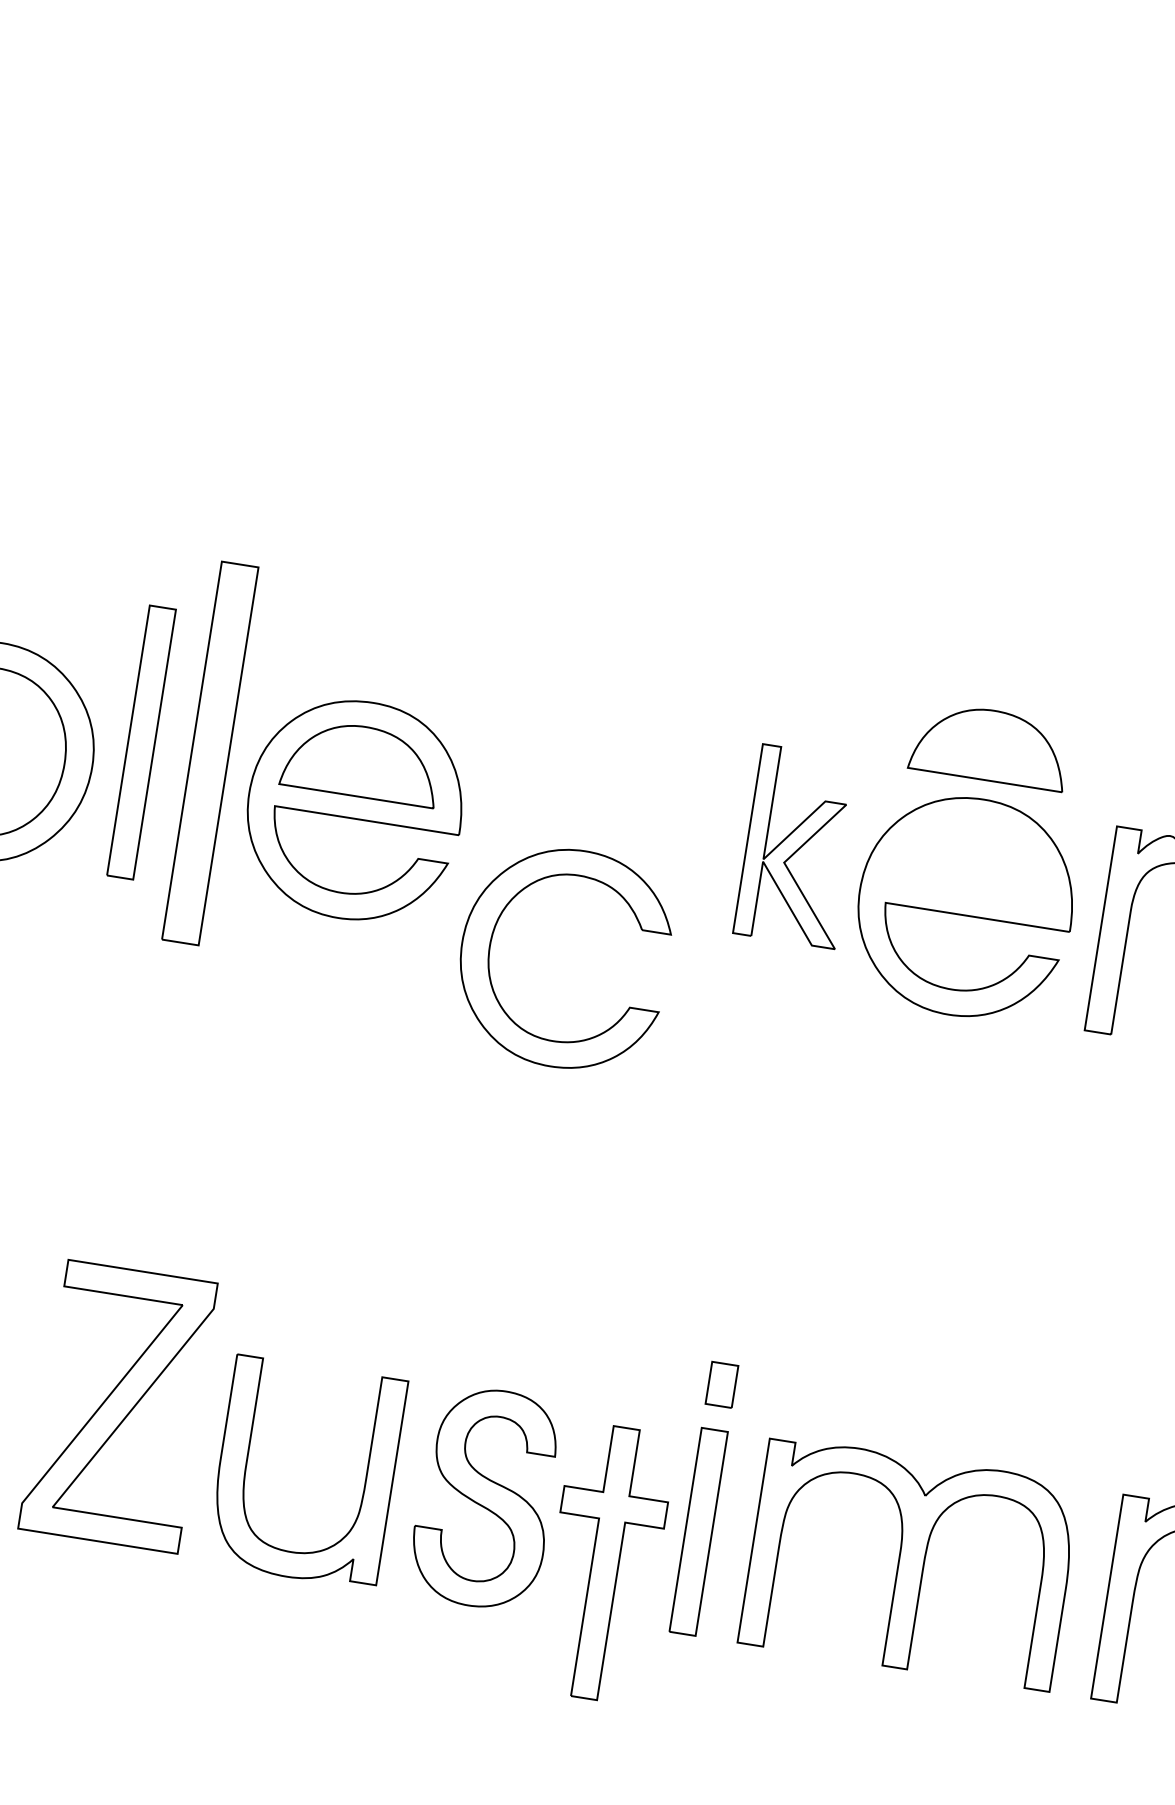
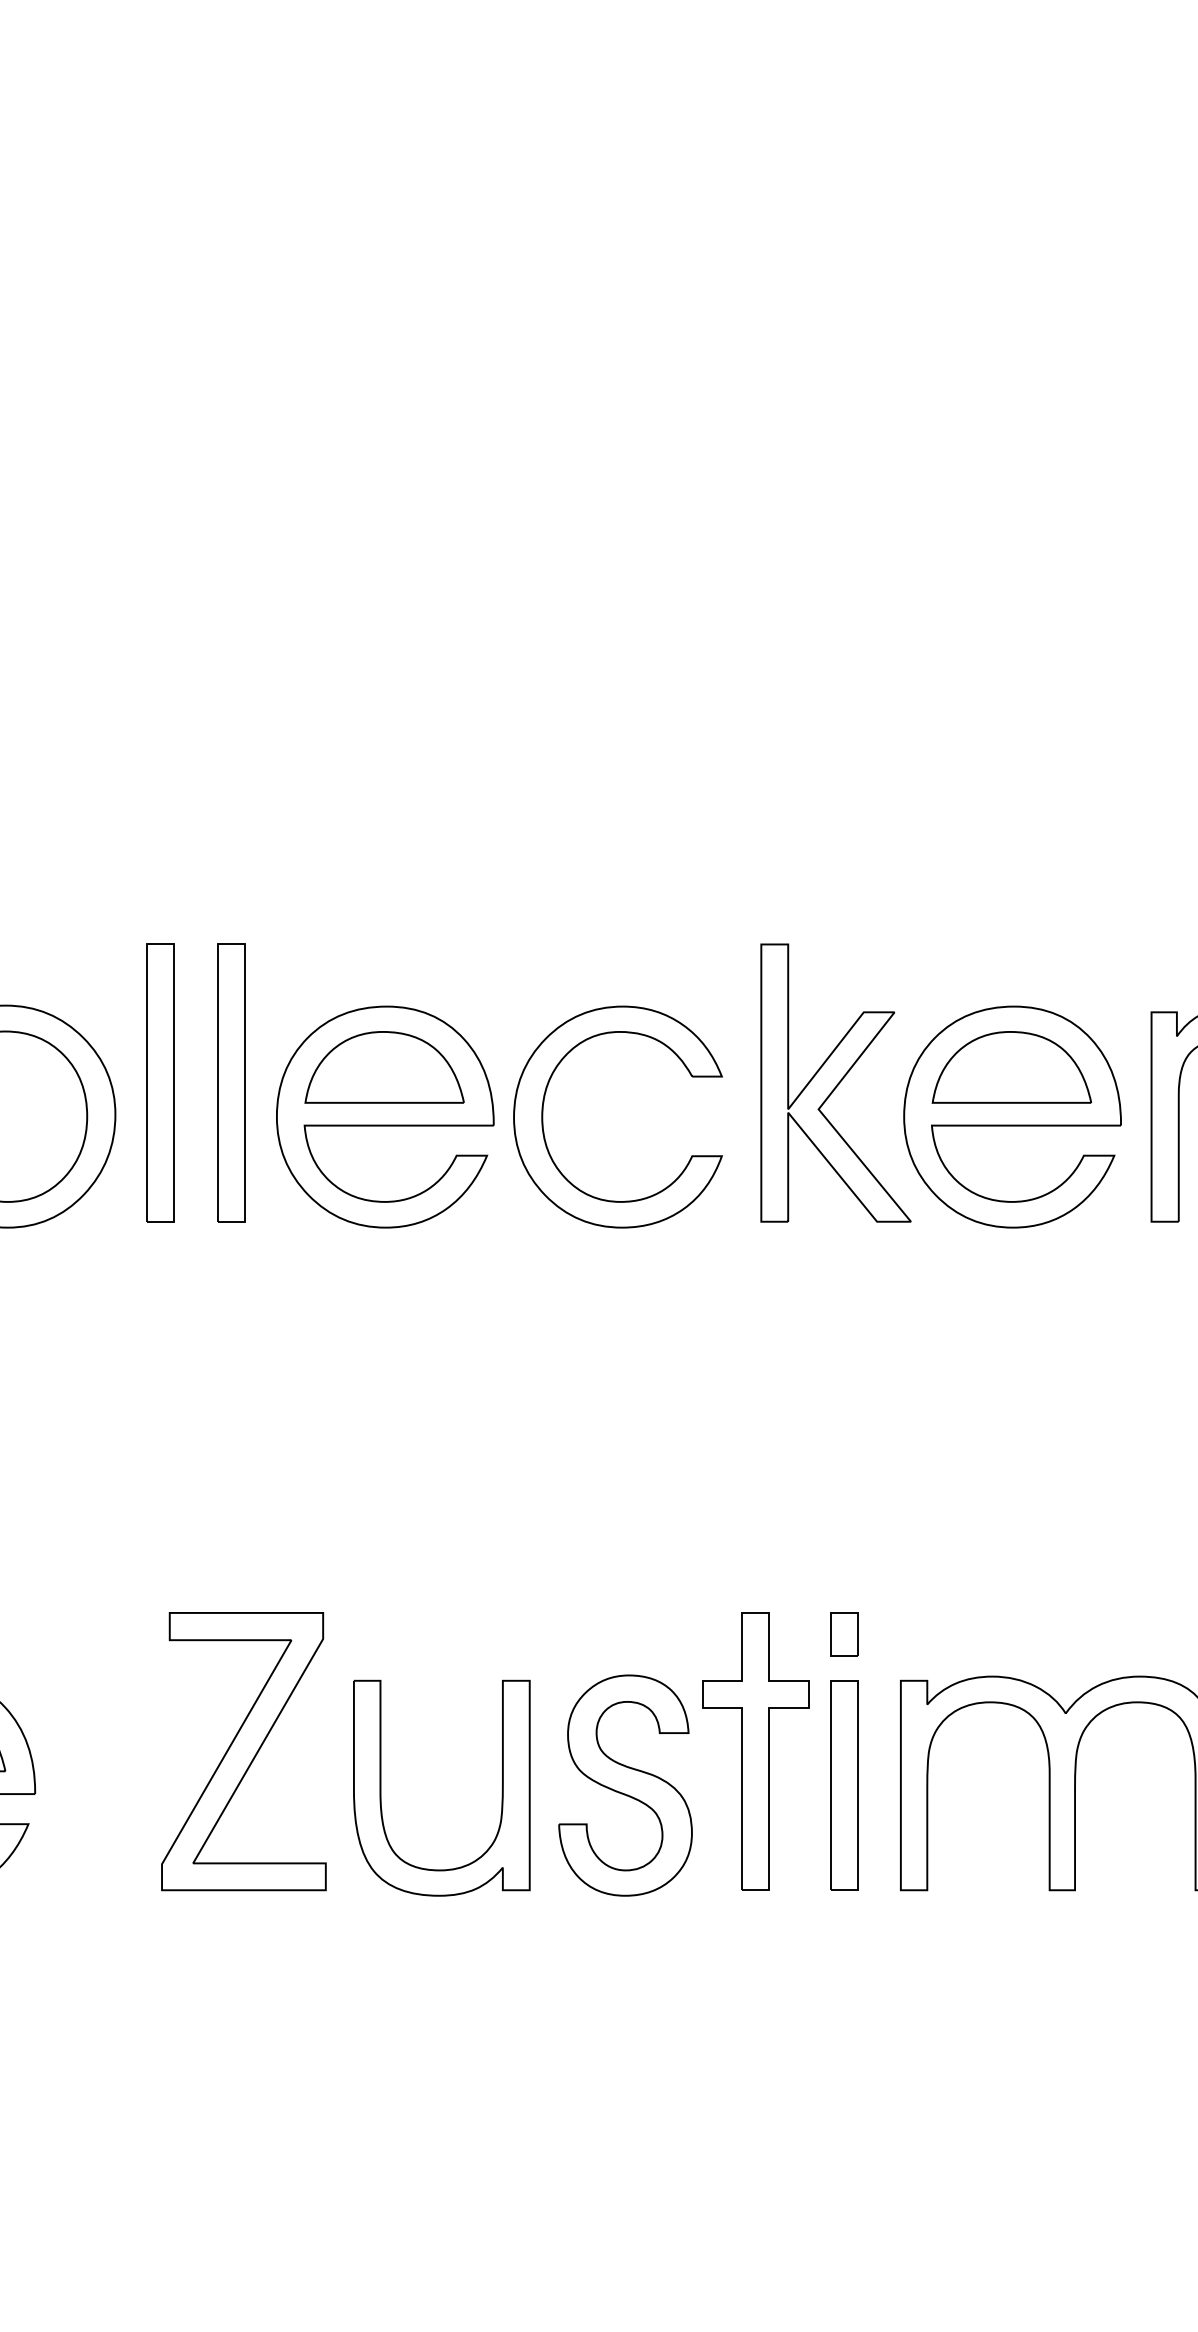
part: (990, 745) -> (1011, 1067), moved
part: (210, 752) -> (231, 1082), size x0.71
part: (798, 846) -> (835, 1082), size x1.43
part: (491, 946) -> (543, 1116), moved
part: (605, 1562) -> (755, 1751), moved

